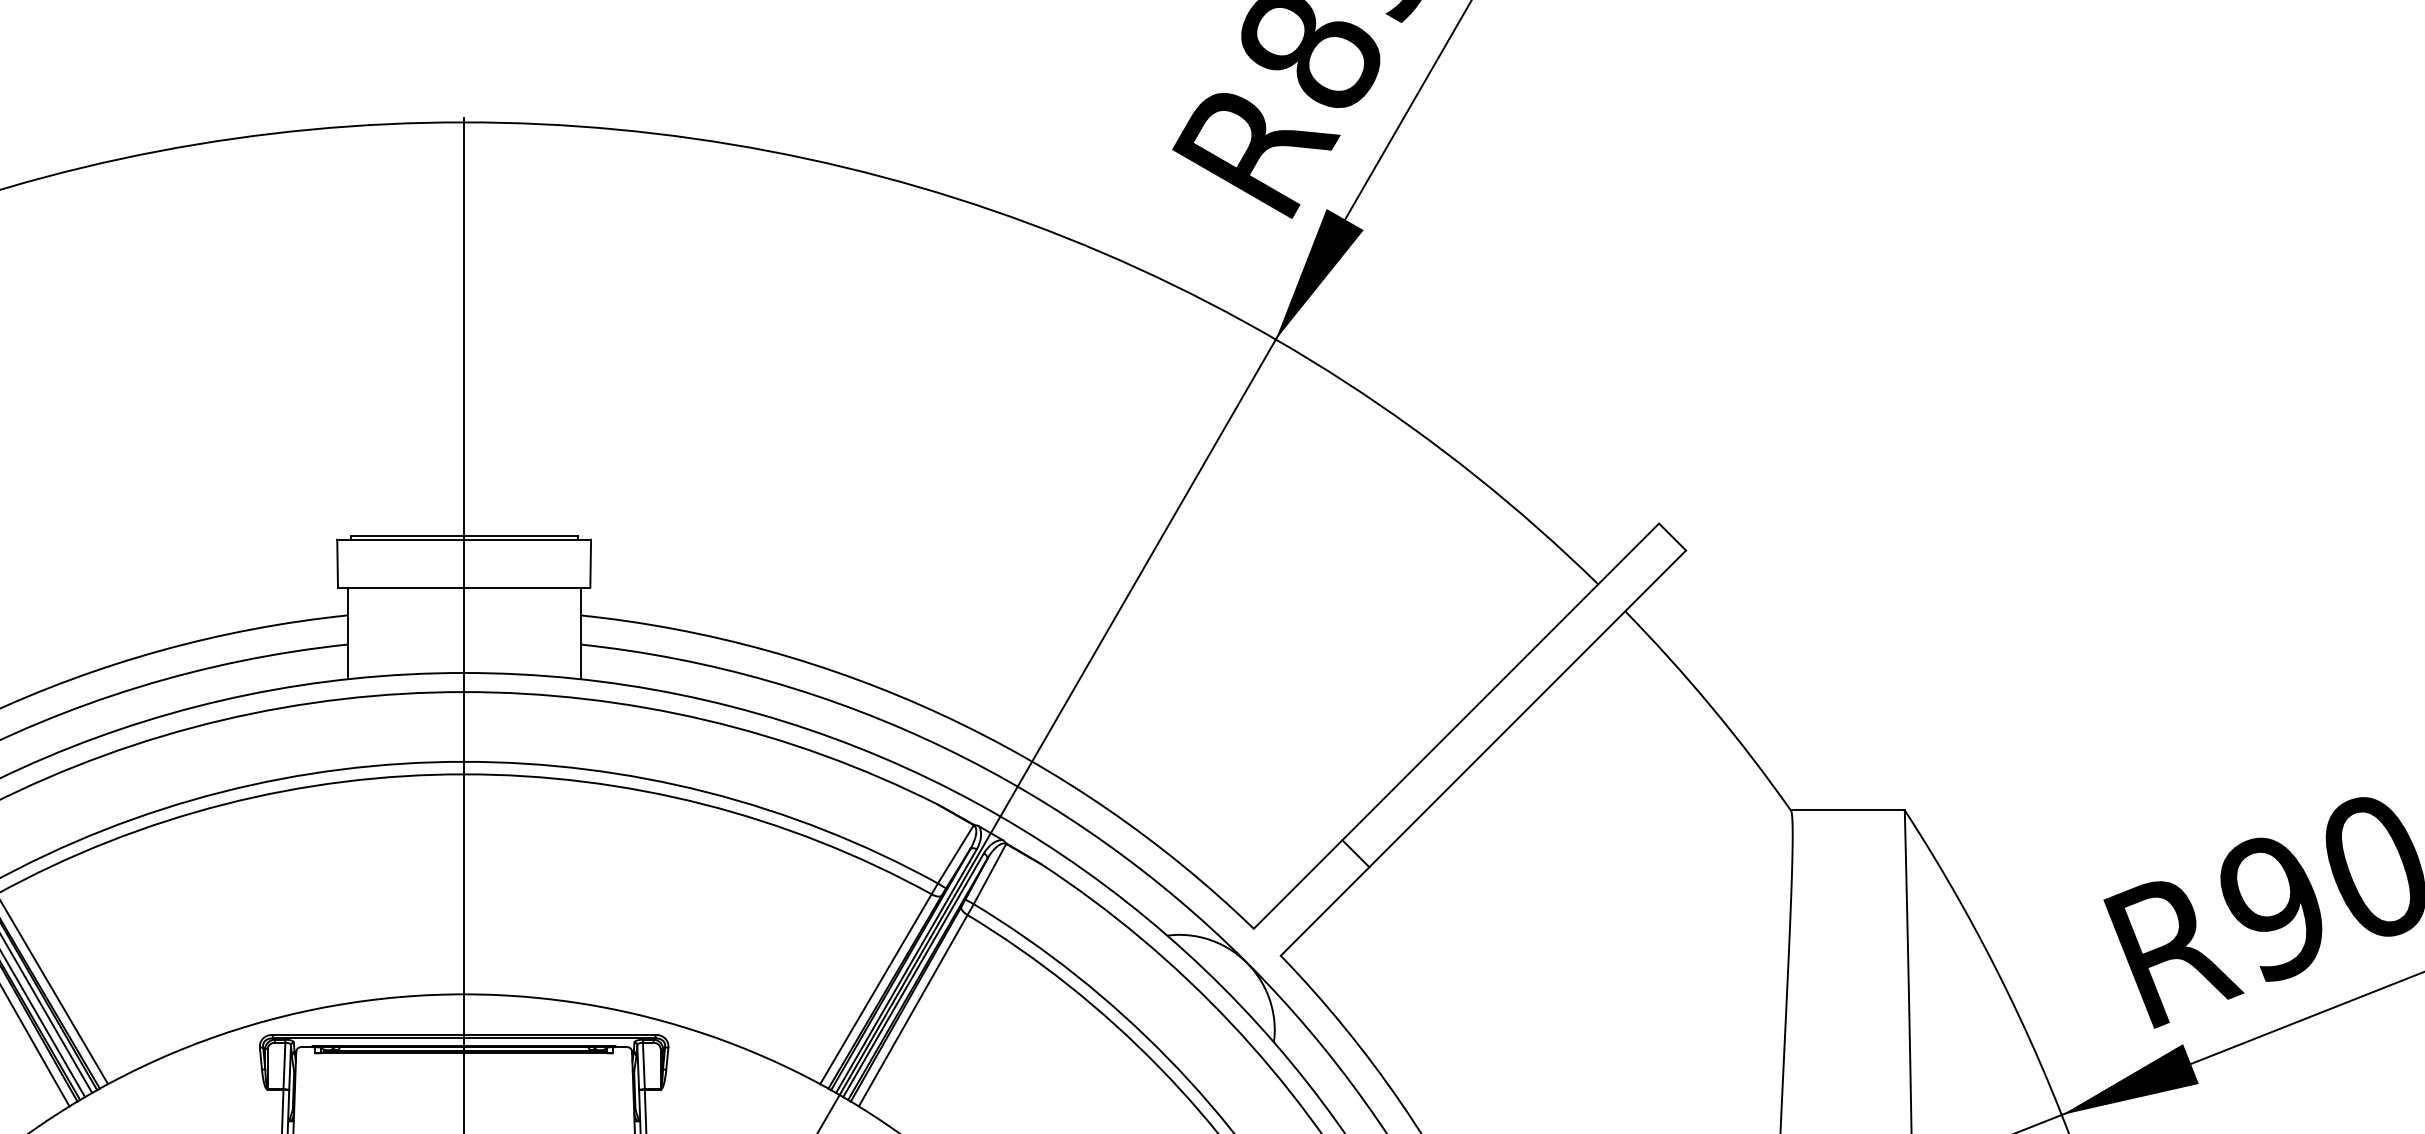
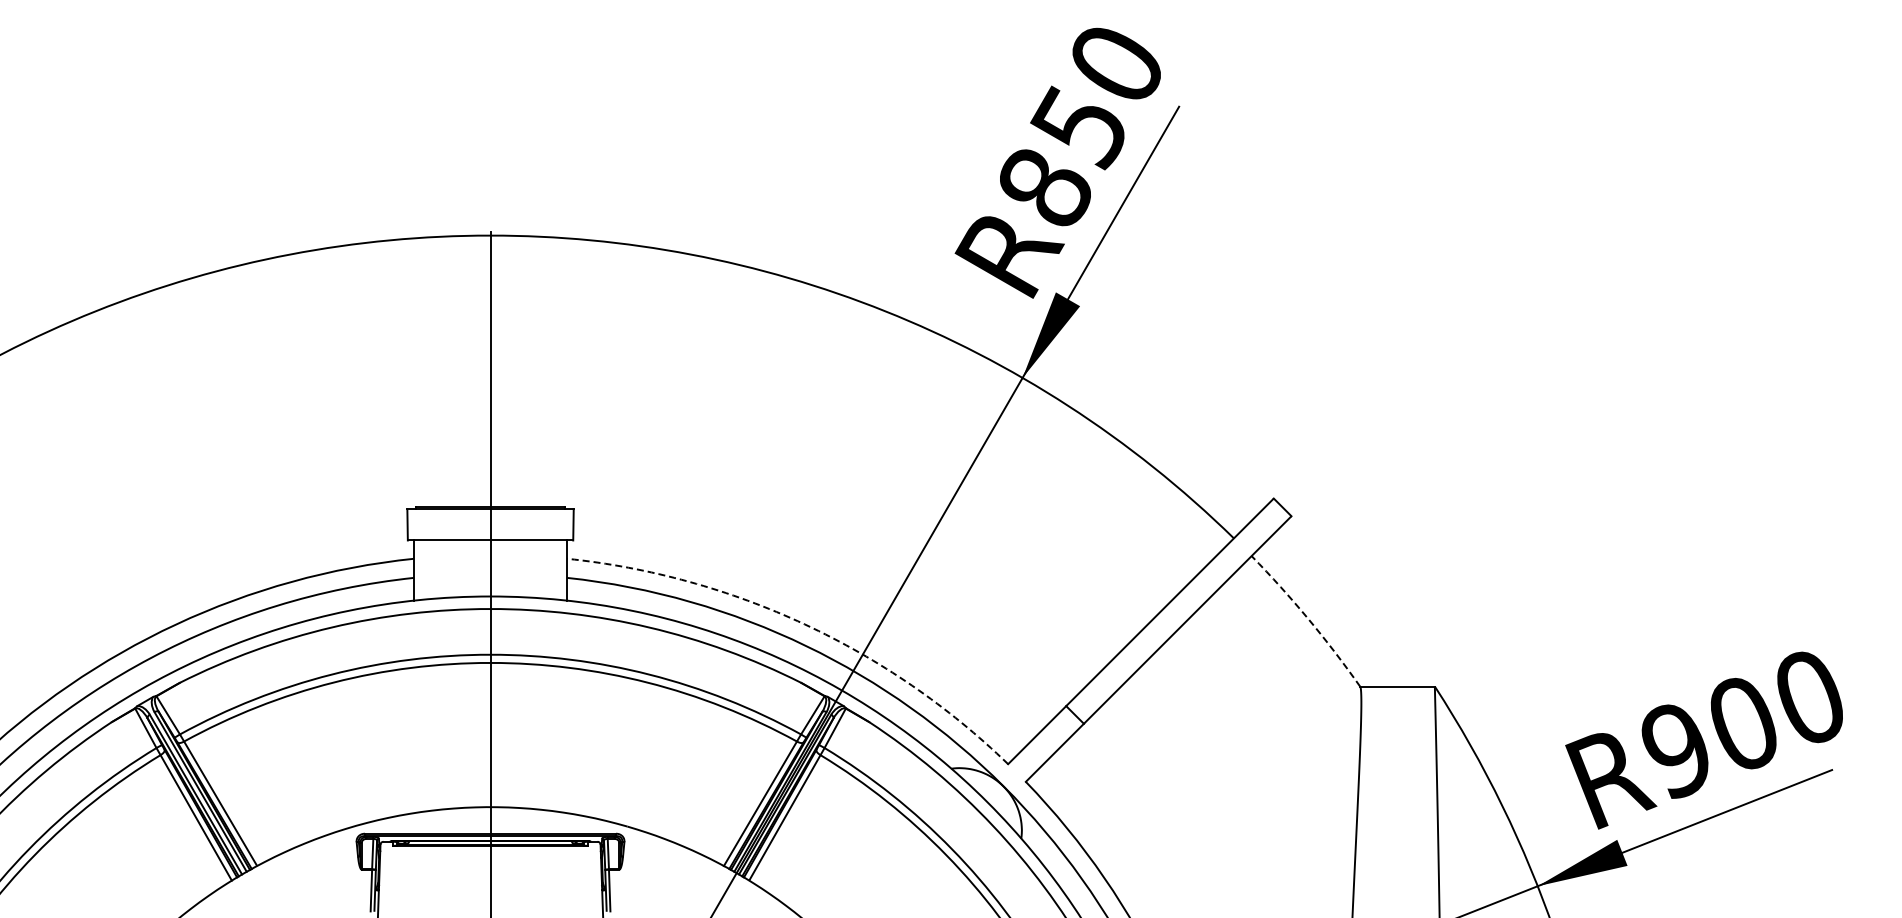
arc: (1712, 708) -> (1308, 619), solid -> dashed
arc: (943, 715) -> (804, 624), solid -> dashed

